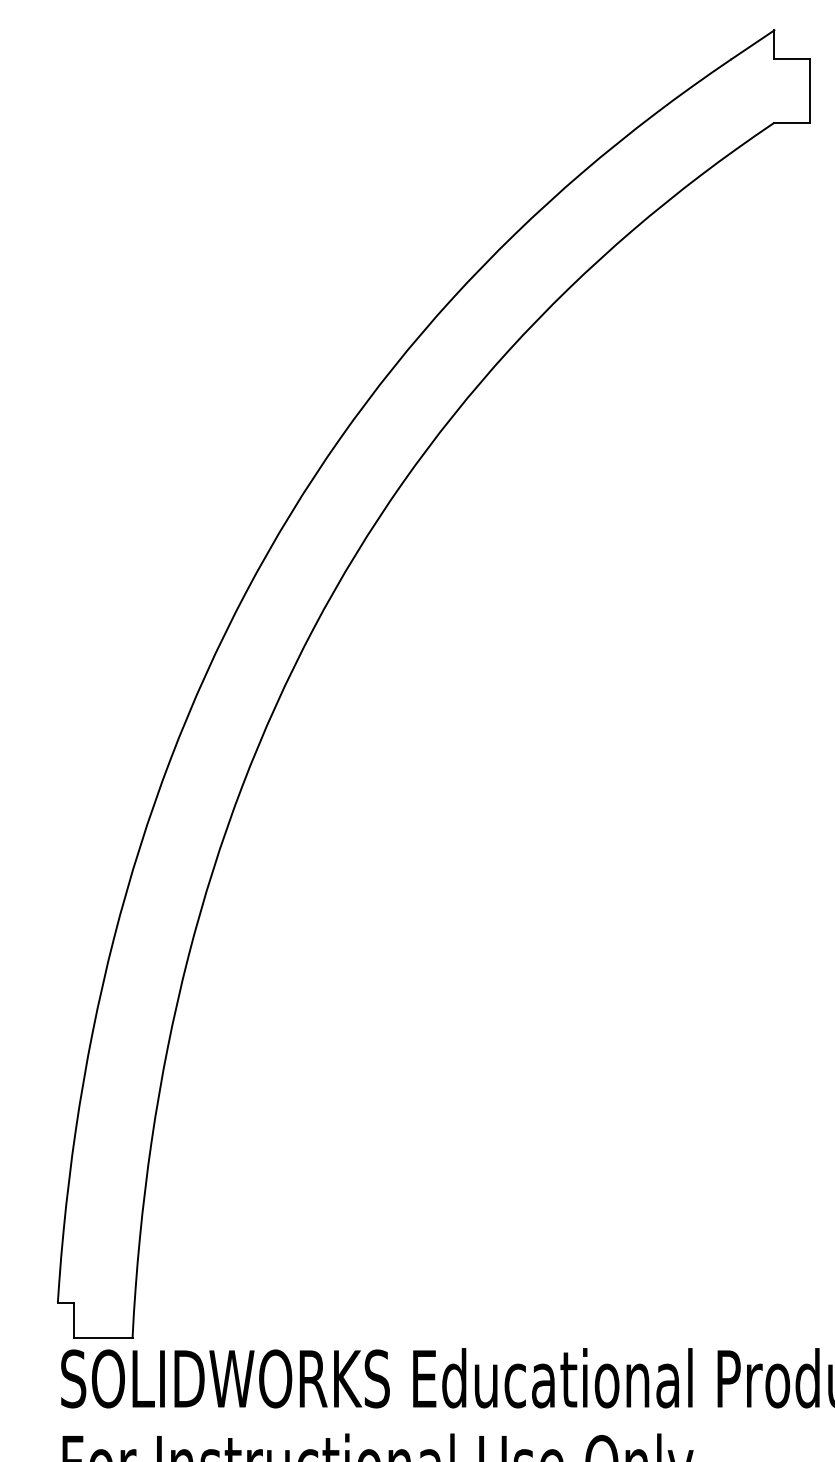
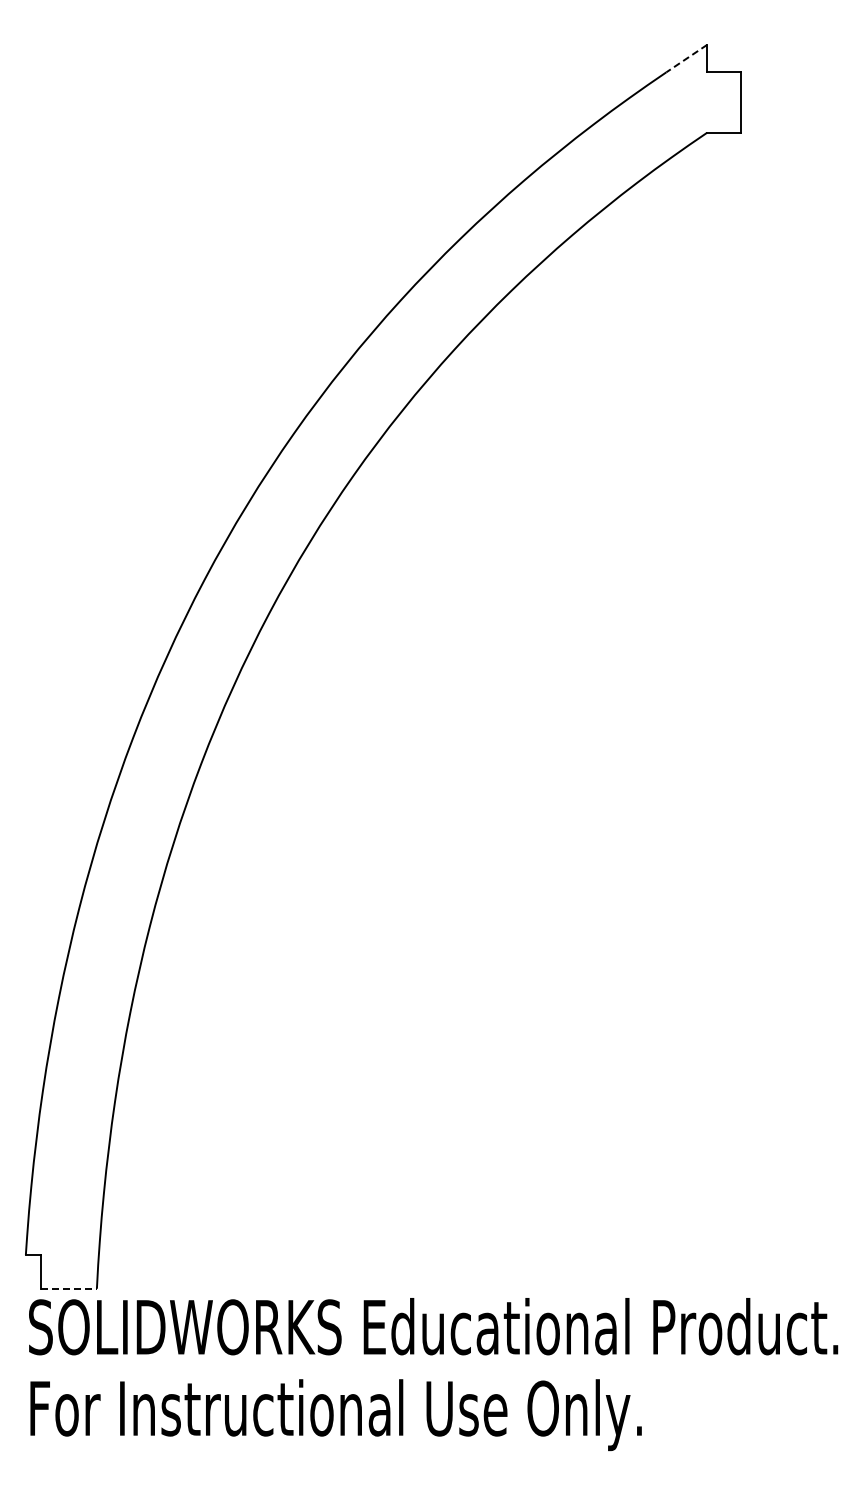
line: (752, 44) -> (686, 58), solid -> dashed
line: (103, 1338) -> (69, 1288), solid -> dashed

